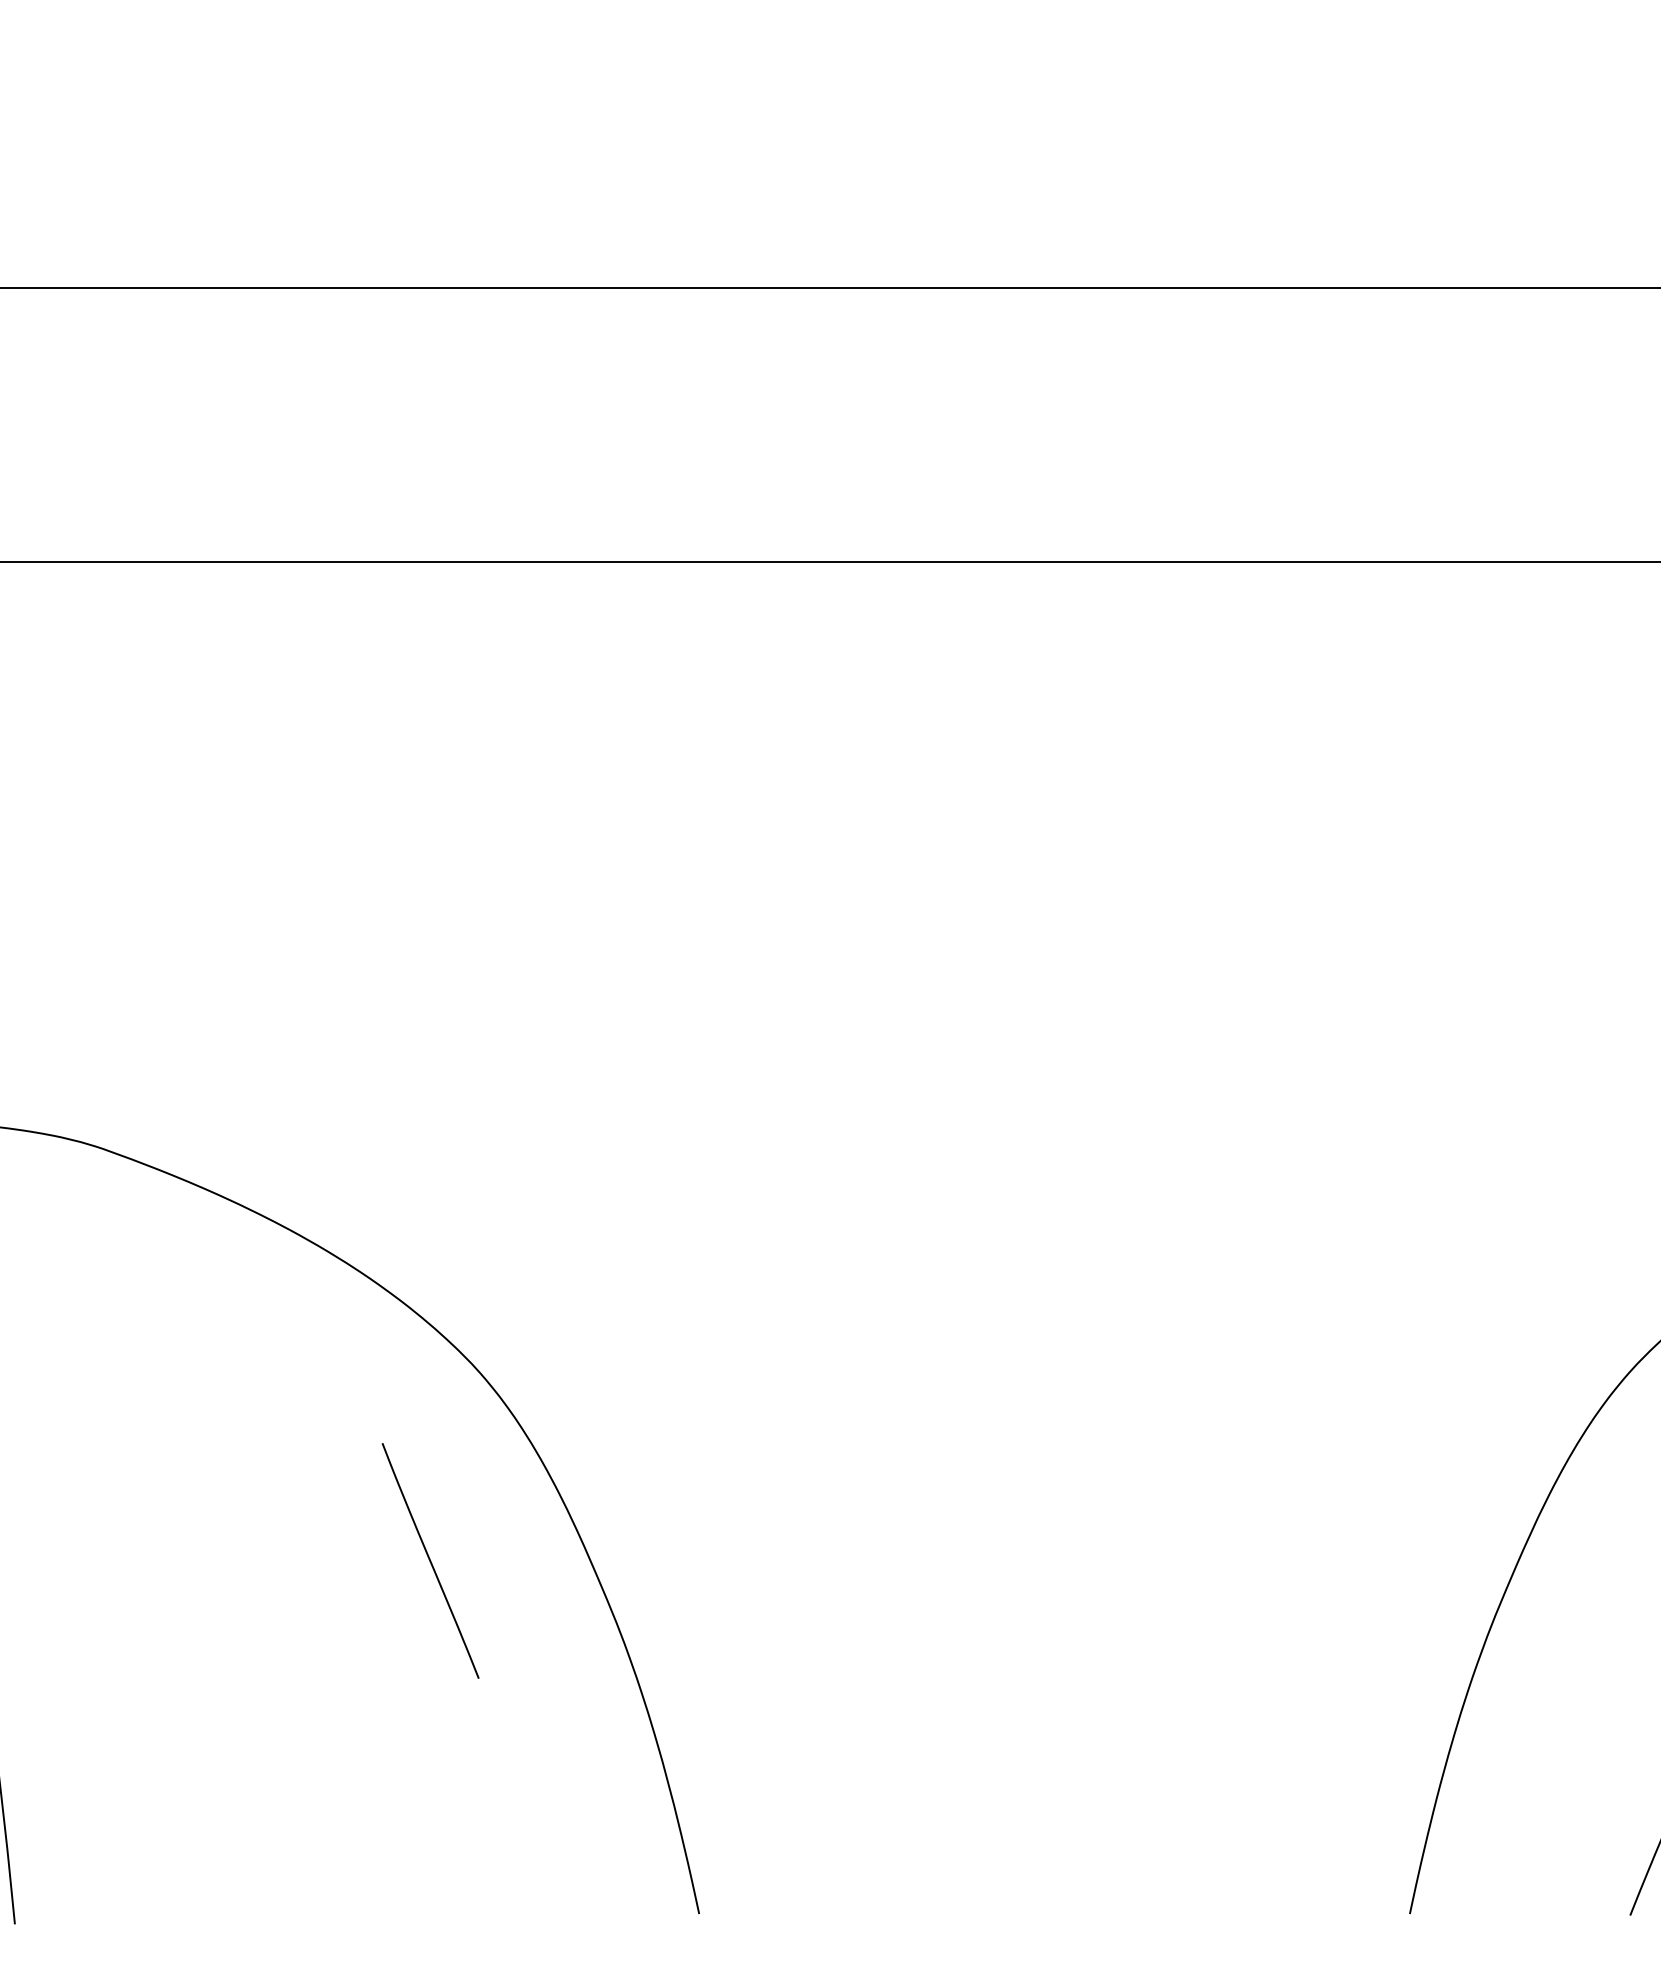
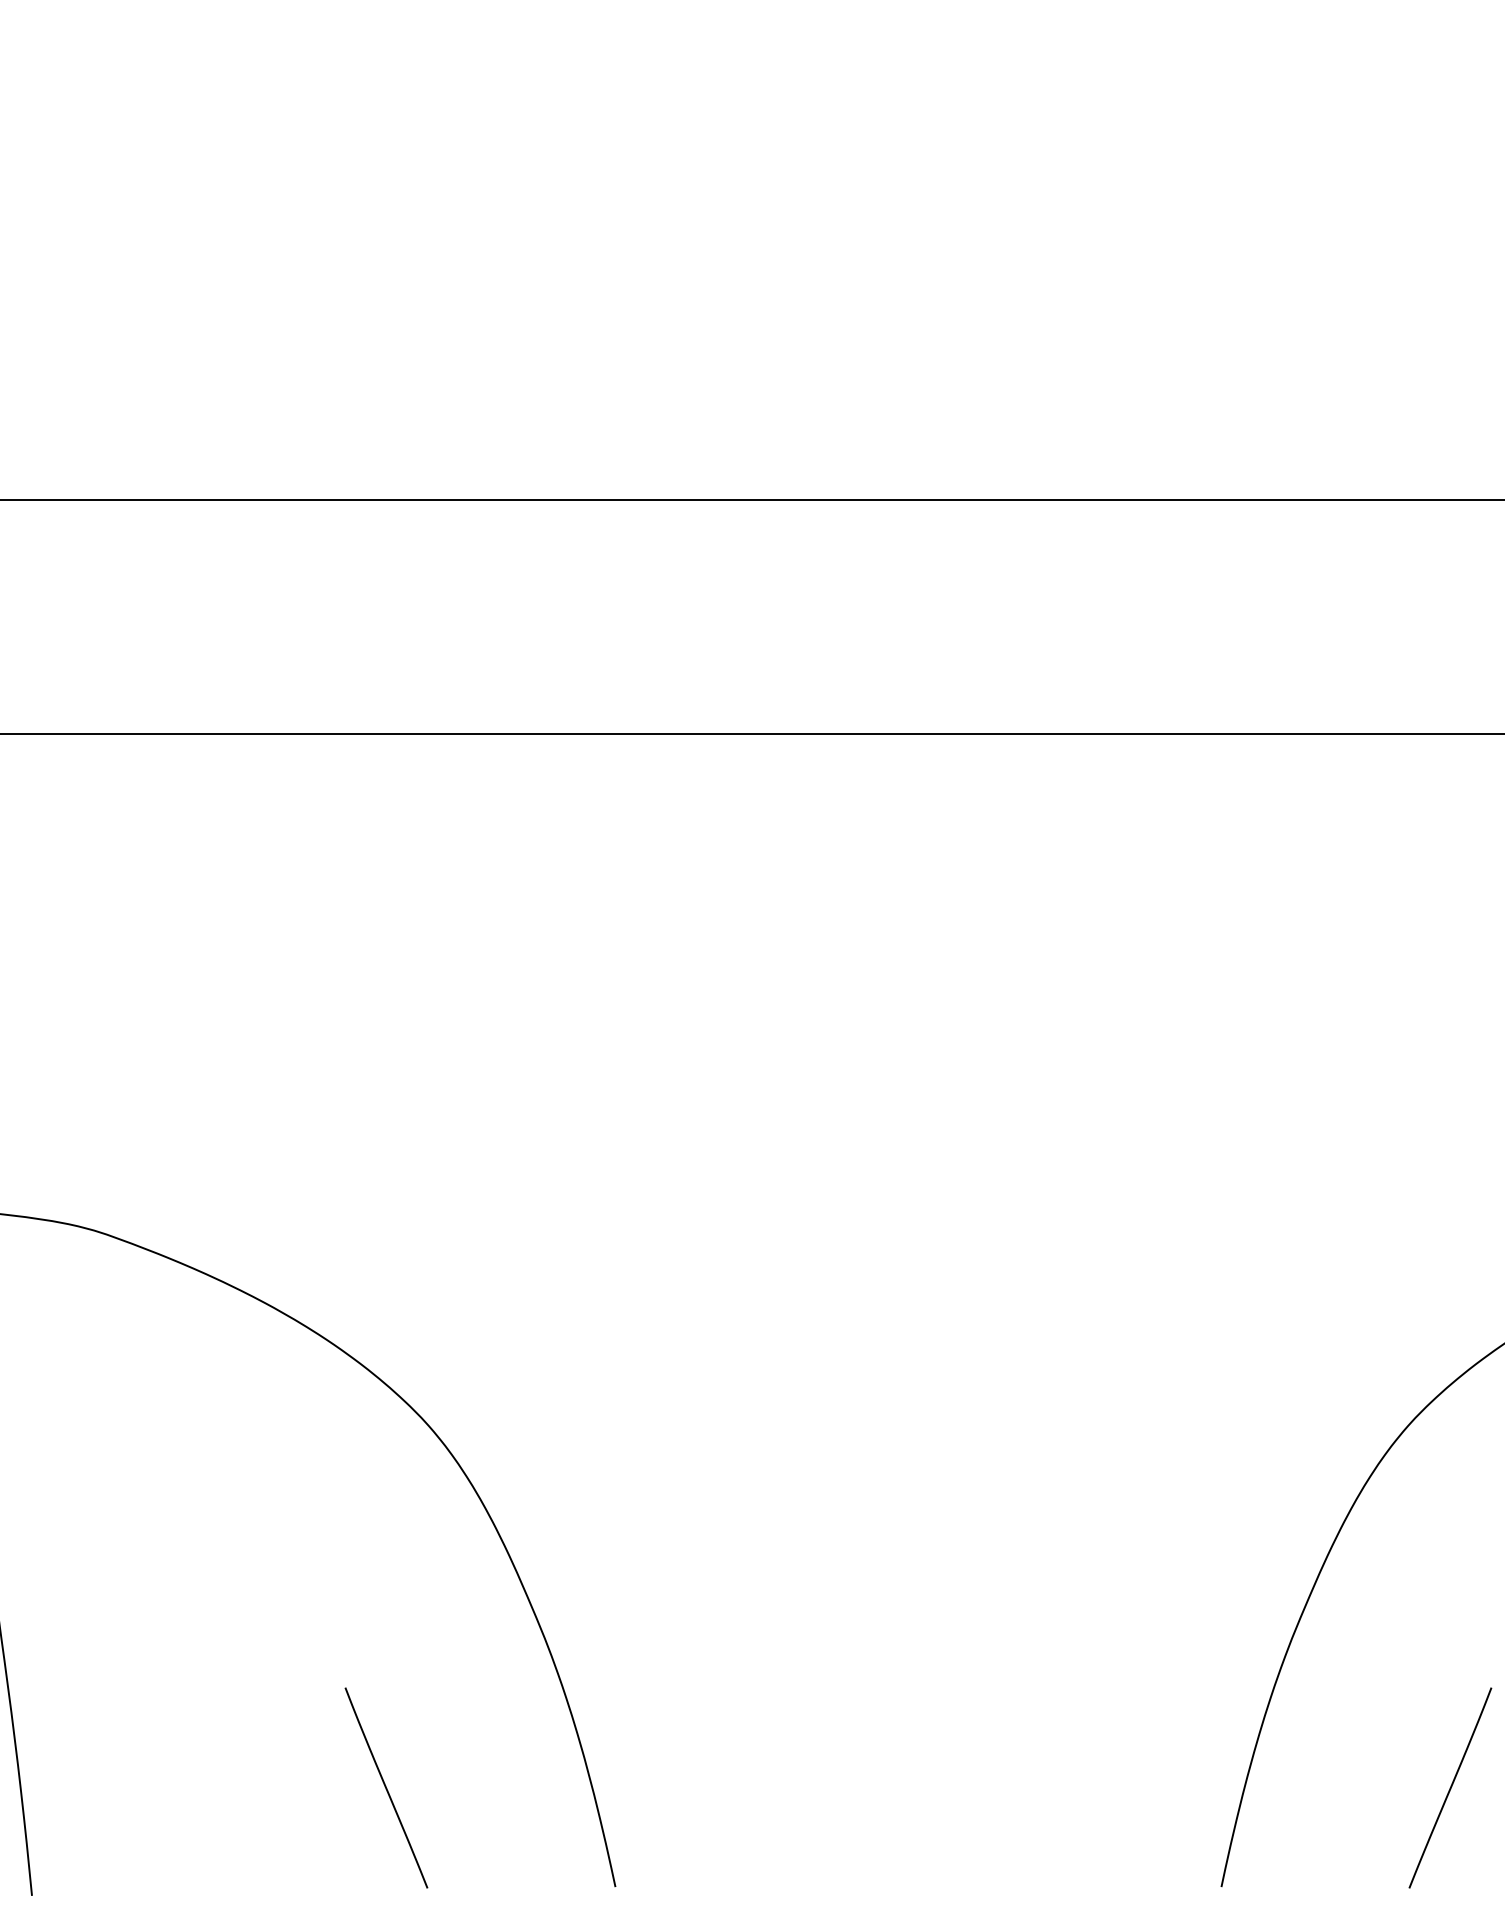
line: (430, 1560) -> (386, 1787), moved

